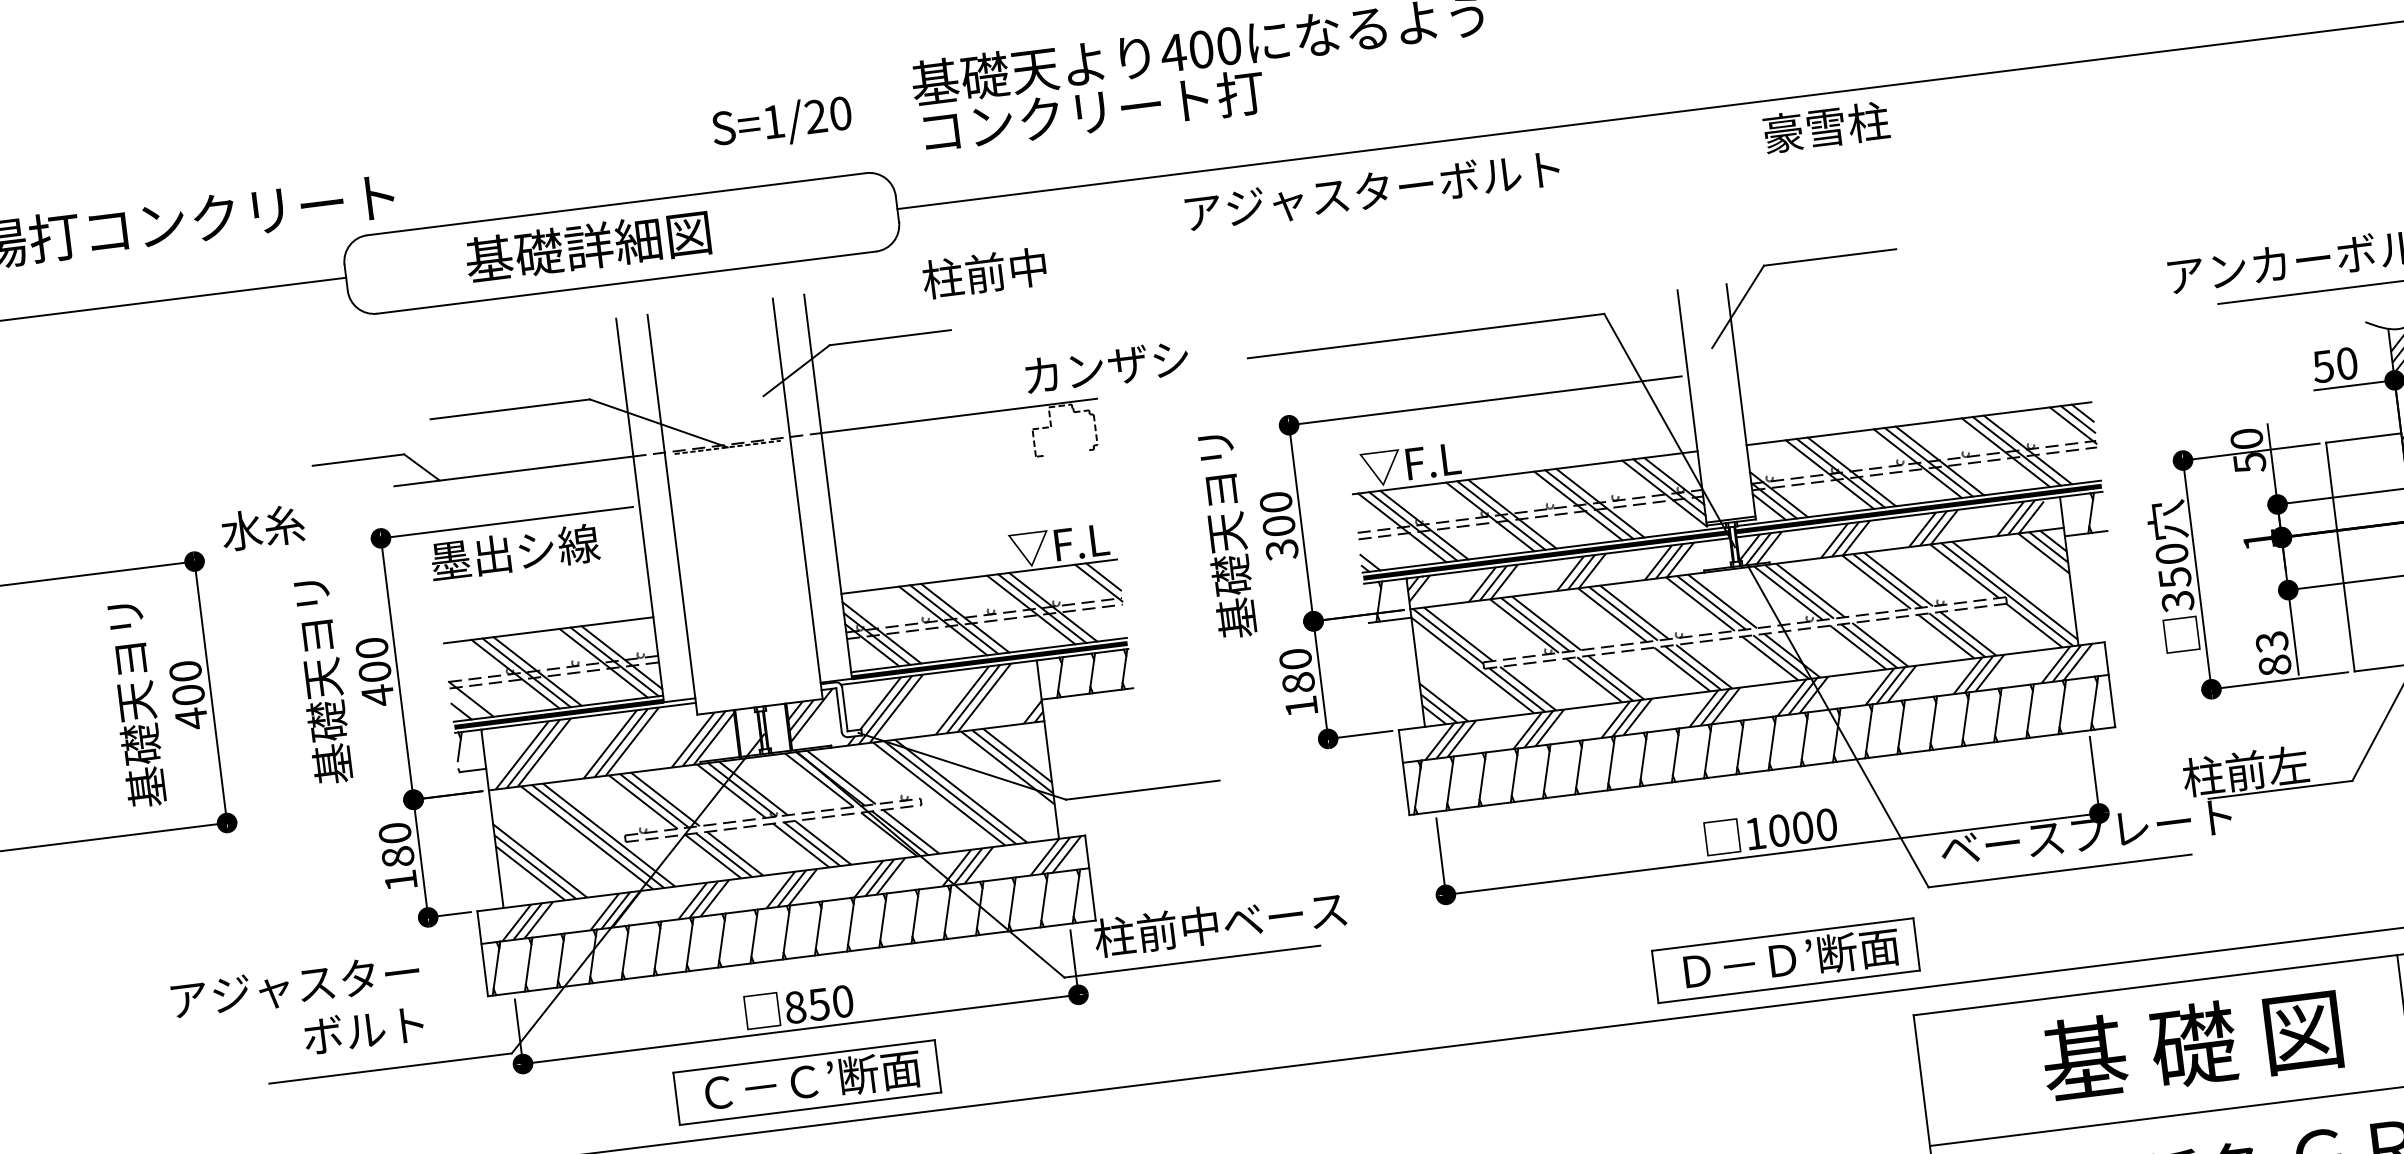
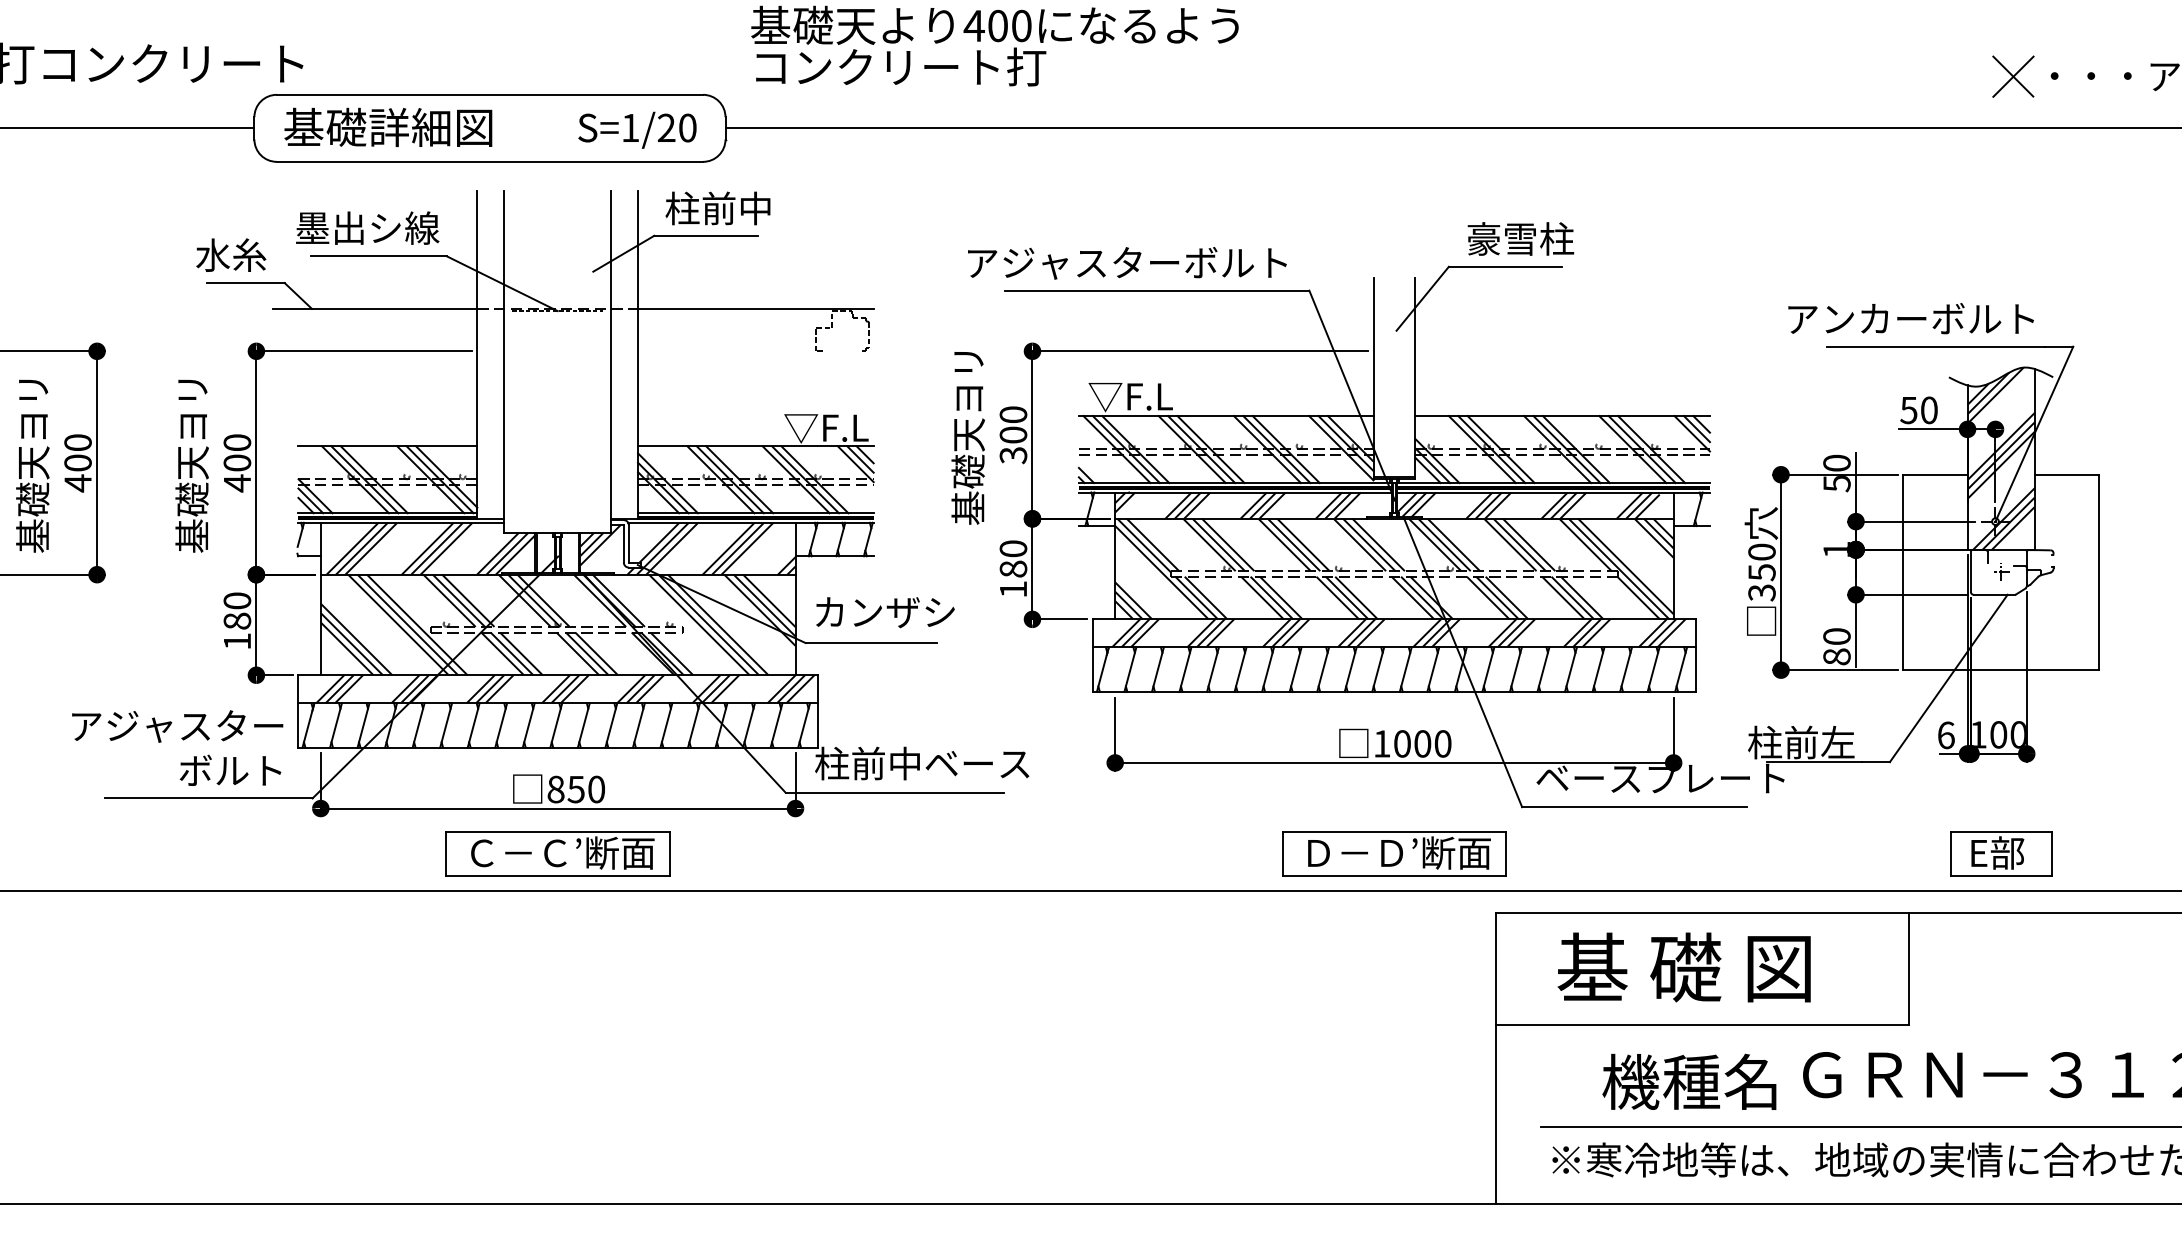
text: (782, 122) -> (637, 129), moved
text: (1825, 126) -> (1520, 238), moved
text: (1372, 191) -> (1127, 263), moved
text: (588, 245) -> (388, 126), moved
text: (983, 273) -> (717, 208), moved
text: (1107, 367) -> (885, 612), moved
text: (263, 527) -> (231, 254), moved
text: (514, 551) -> (367, 227), moved
line: (1107, 570) -> (864, 454), added
text: (2271, 641) -> (1836, 636), 83 -> 80
line: (466, 705) -> (310, 500), added
text: (298, 1011) -> (177, 747), moved
text: (2191, 1045) -> (1683, 967), moved

